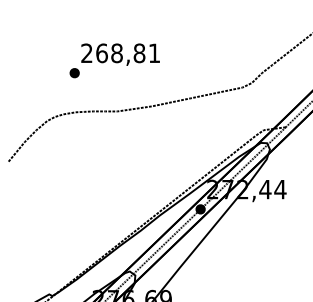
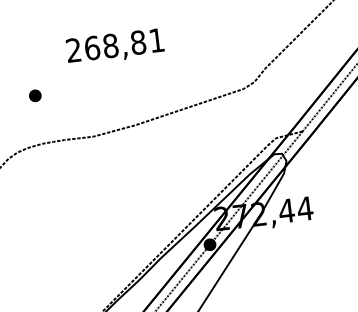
text: (120, 54) -> (115, 46), moved

